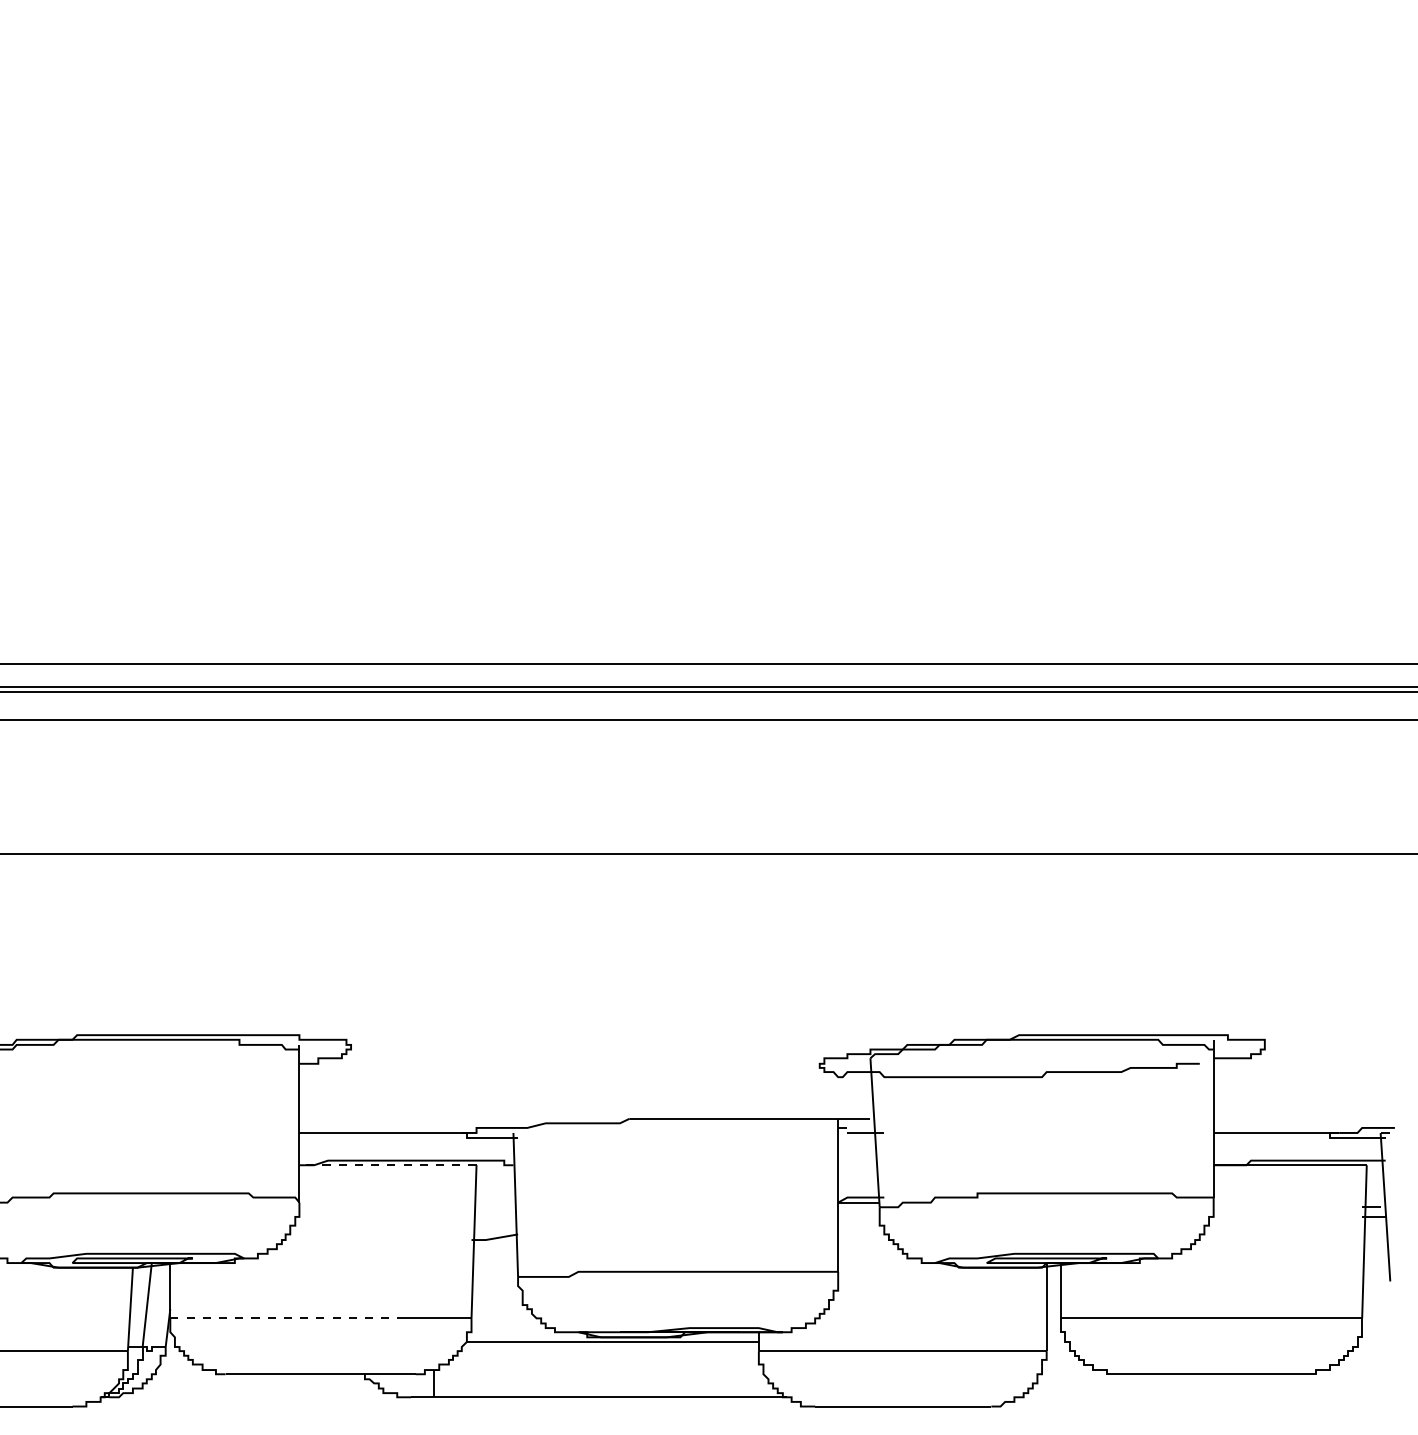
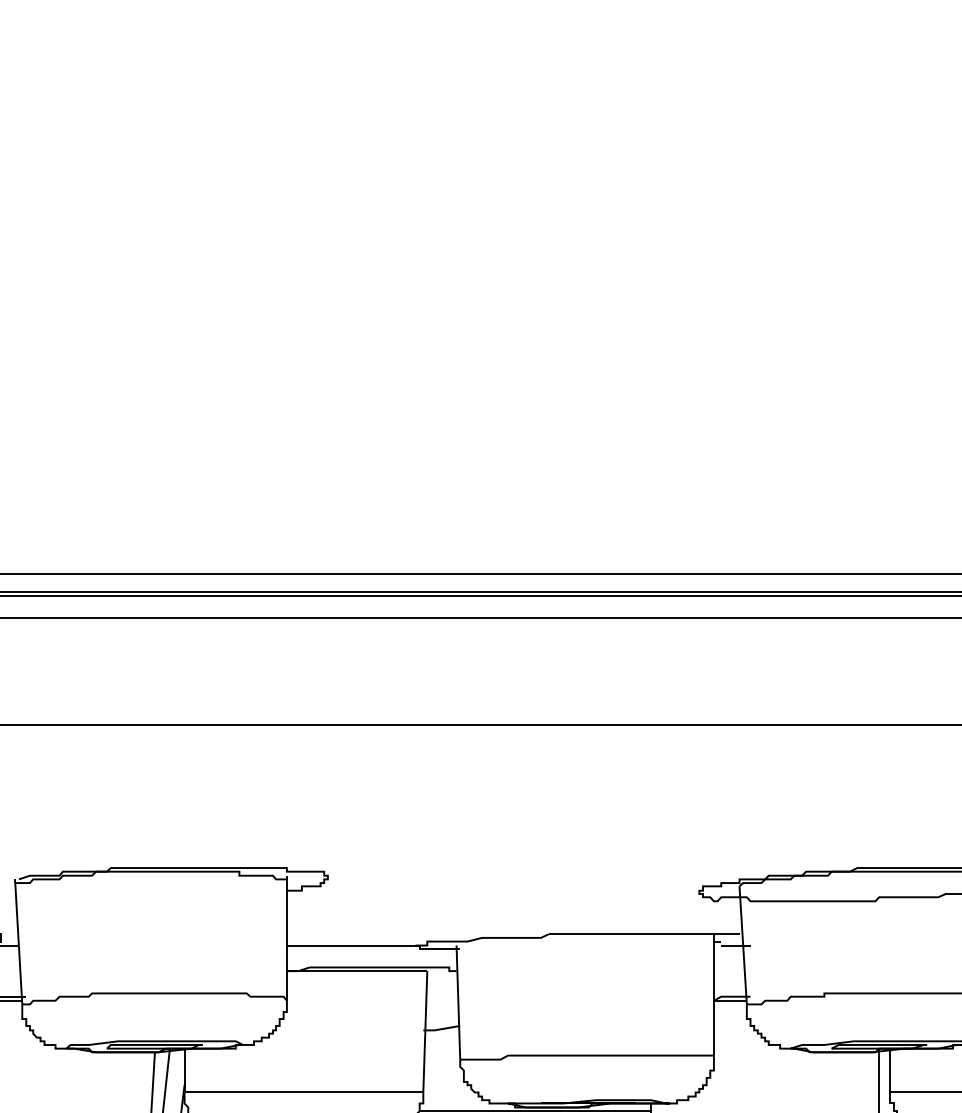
line: (387, 1165) -> (356, 971), dashed -> solid
line: (284, 1318) -> (275, 1092), dashed -> solid

